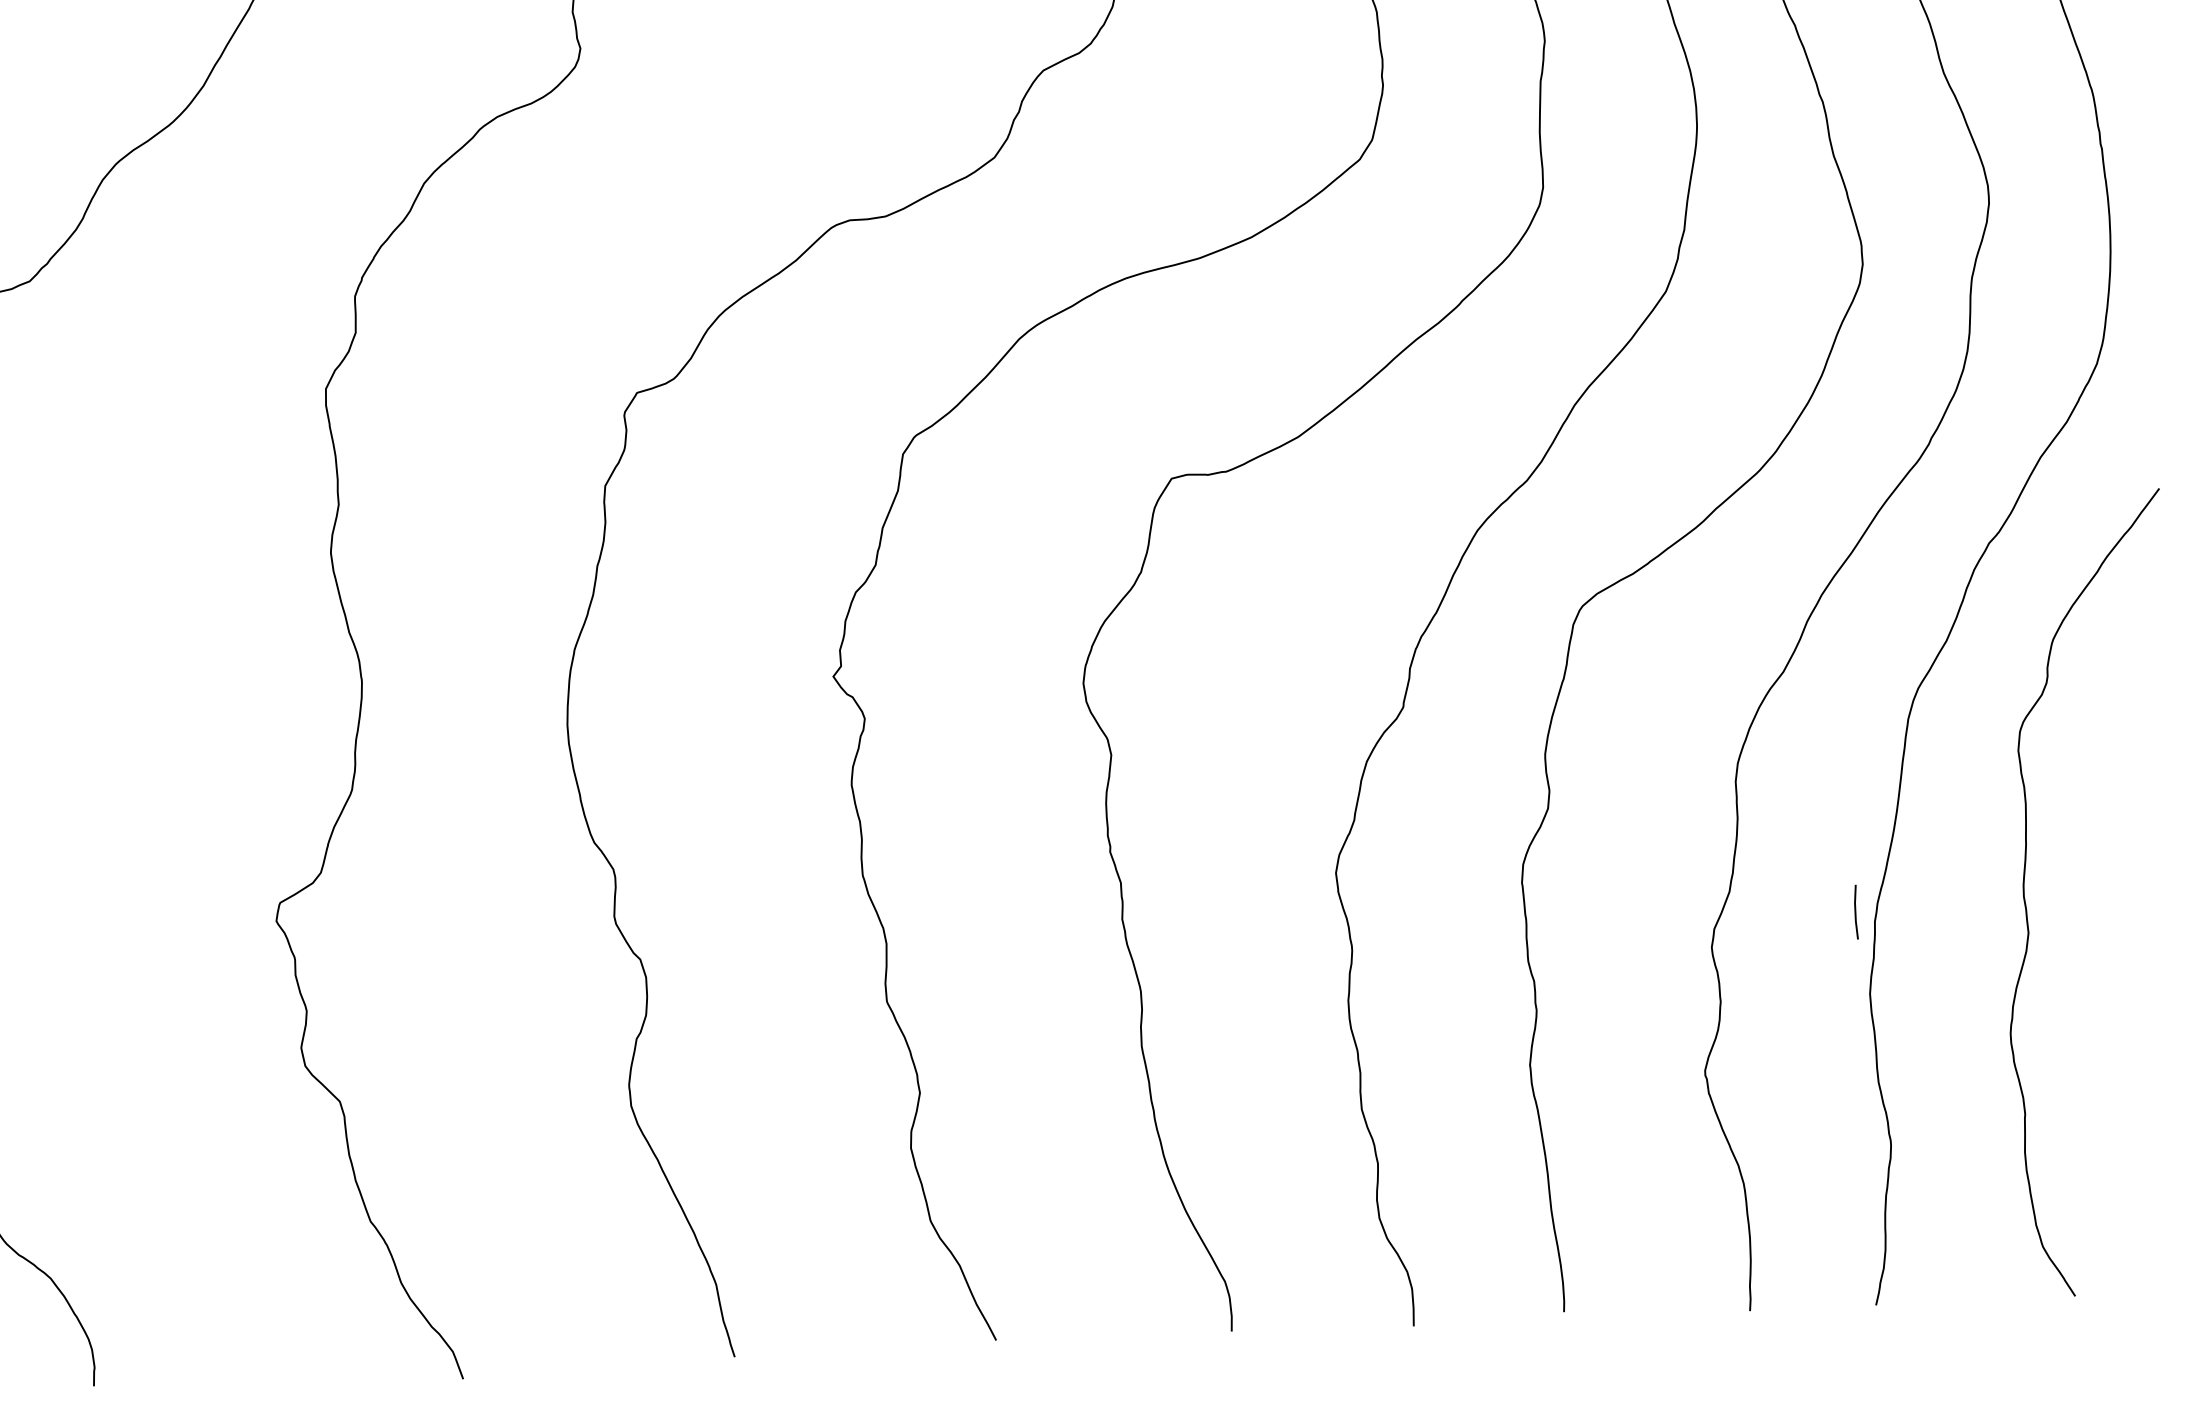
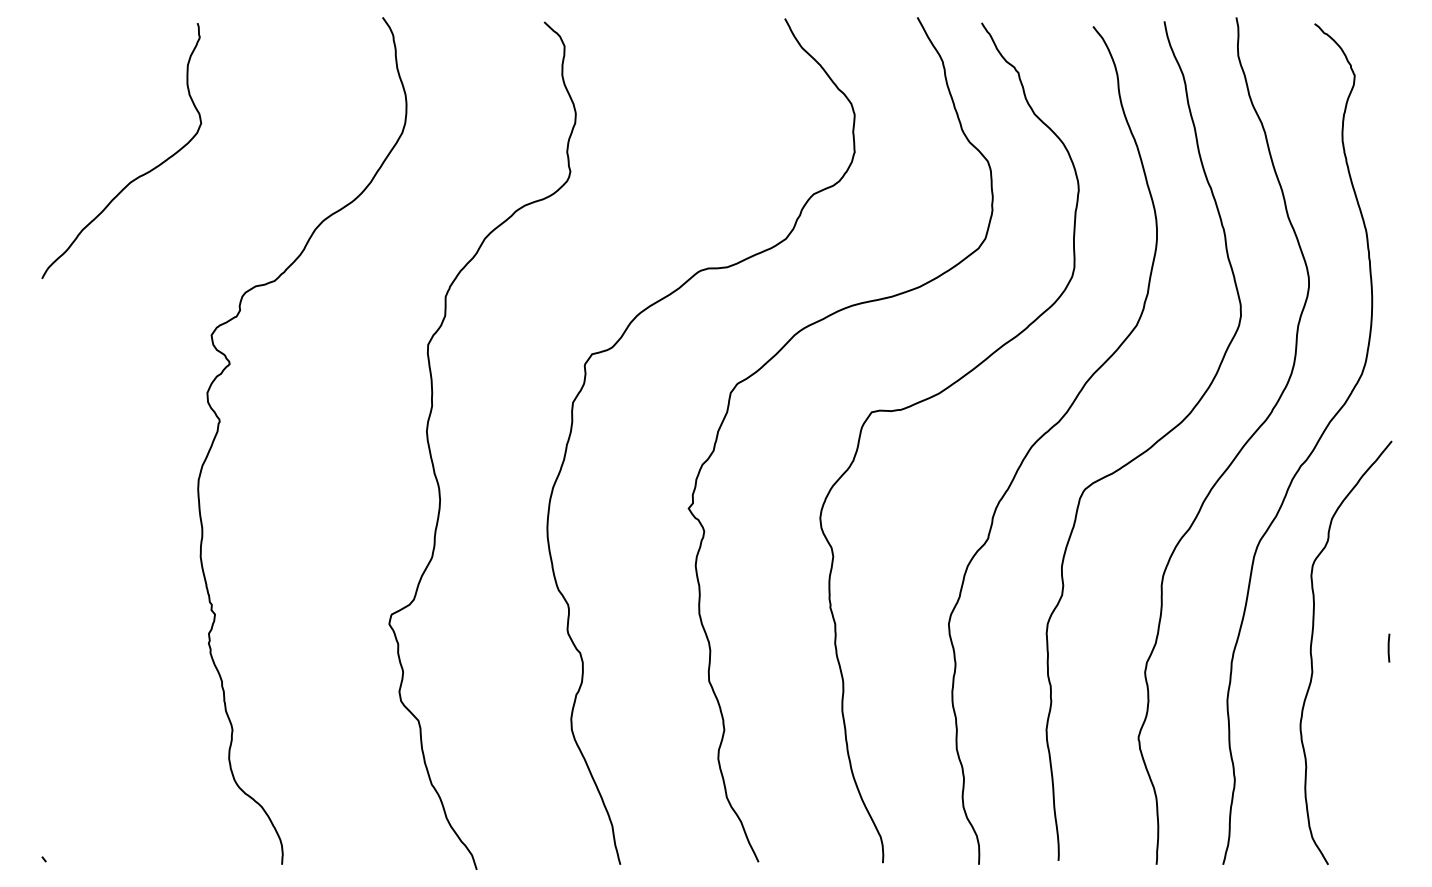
line: (1855, 911) -> (1388, 647), moved

